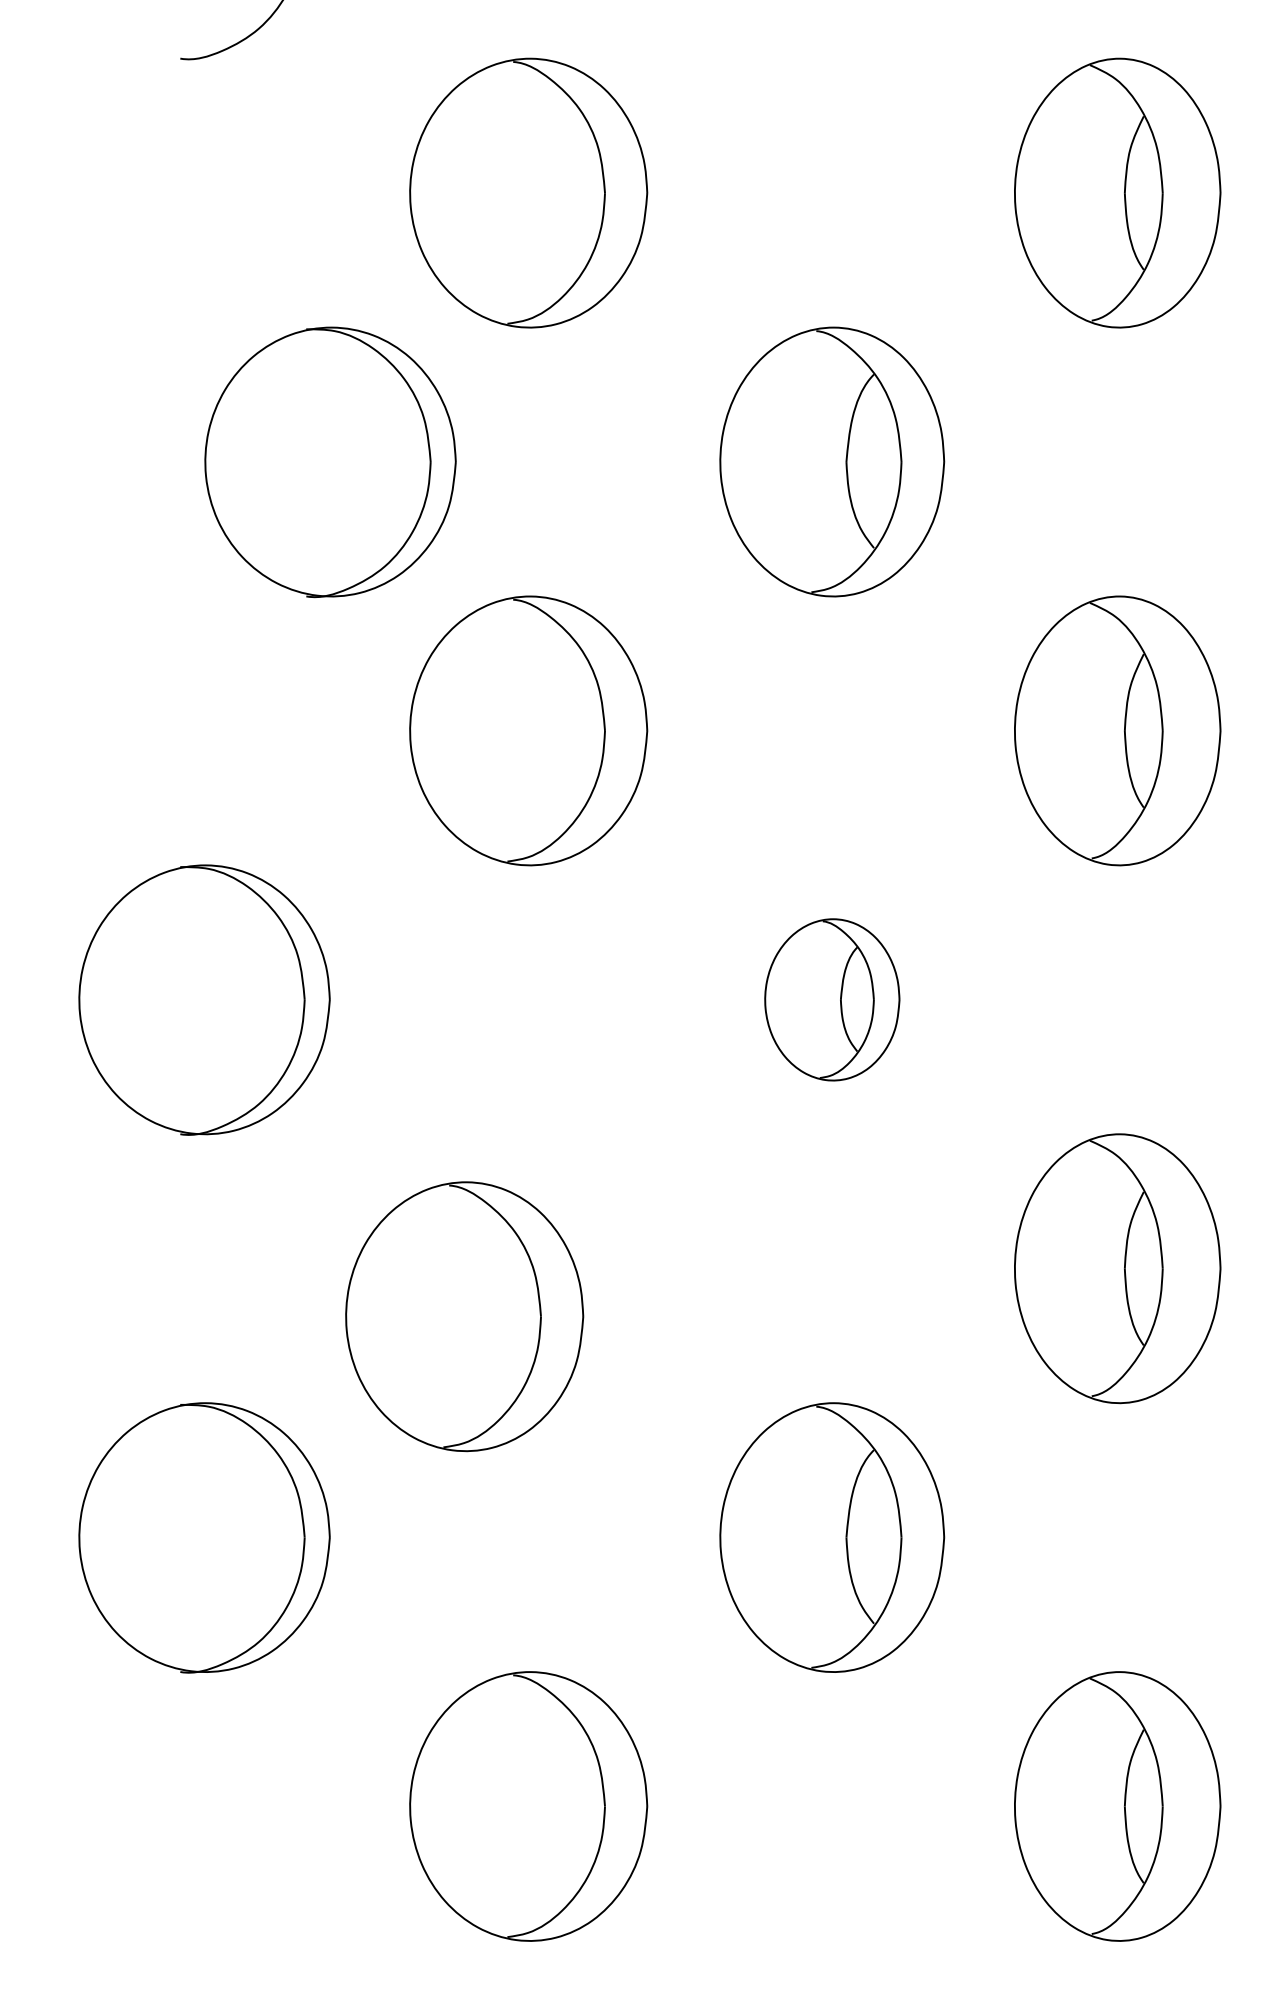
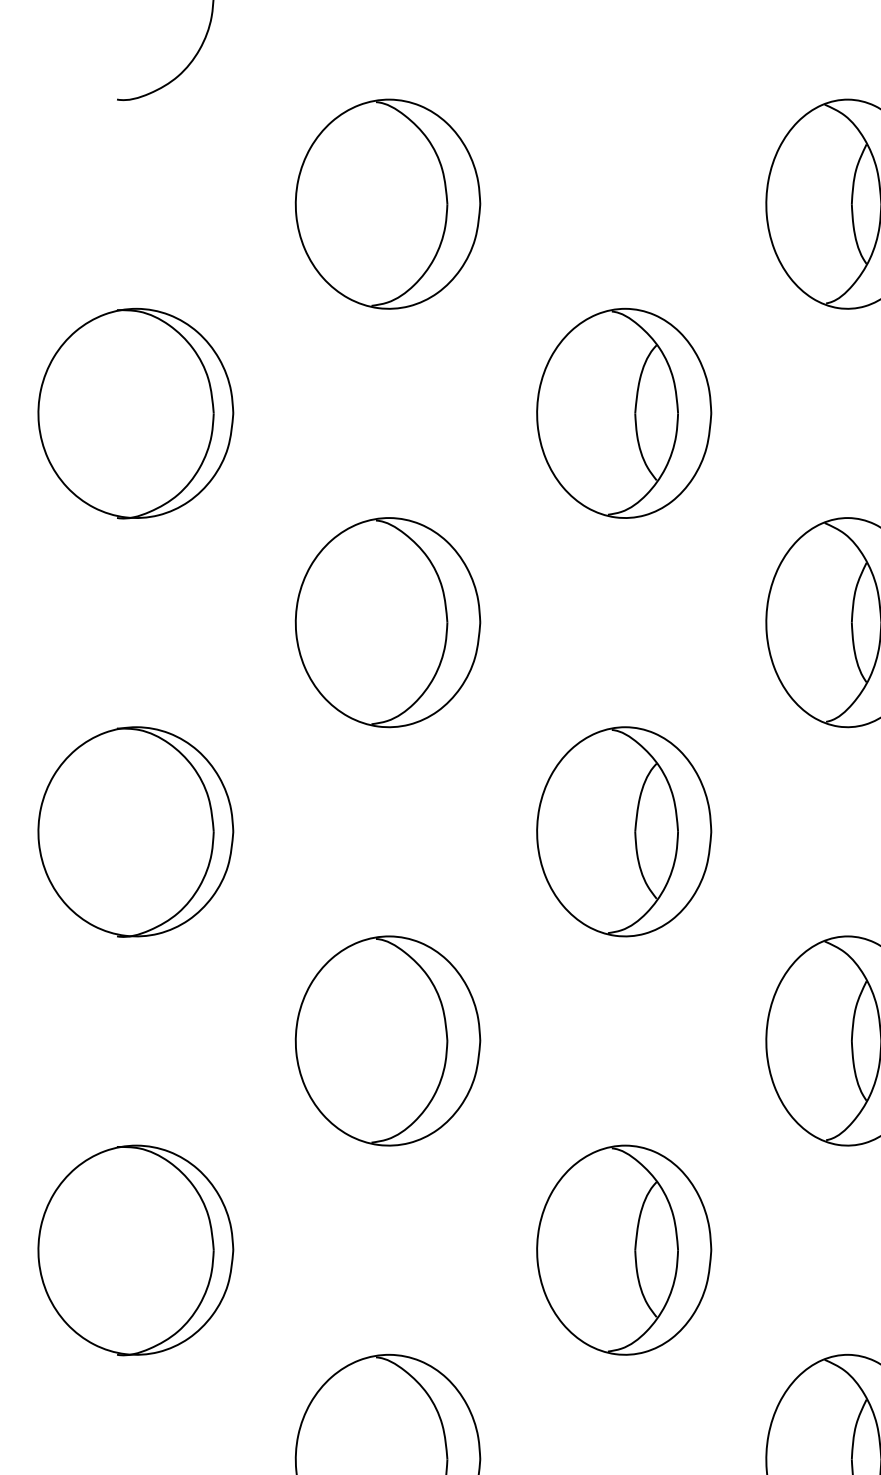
part: (330, 462) -> (135, 413), moved
part: (832, 999) -> (624, 831), size x1.67
part: (464, 1316) -> (387, 1040), moved

